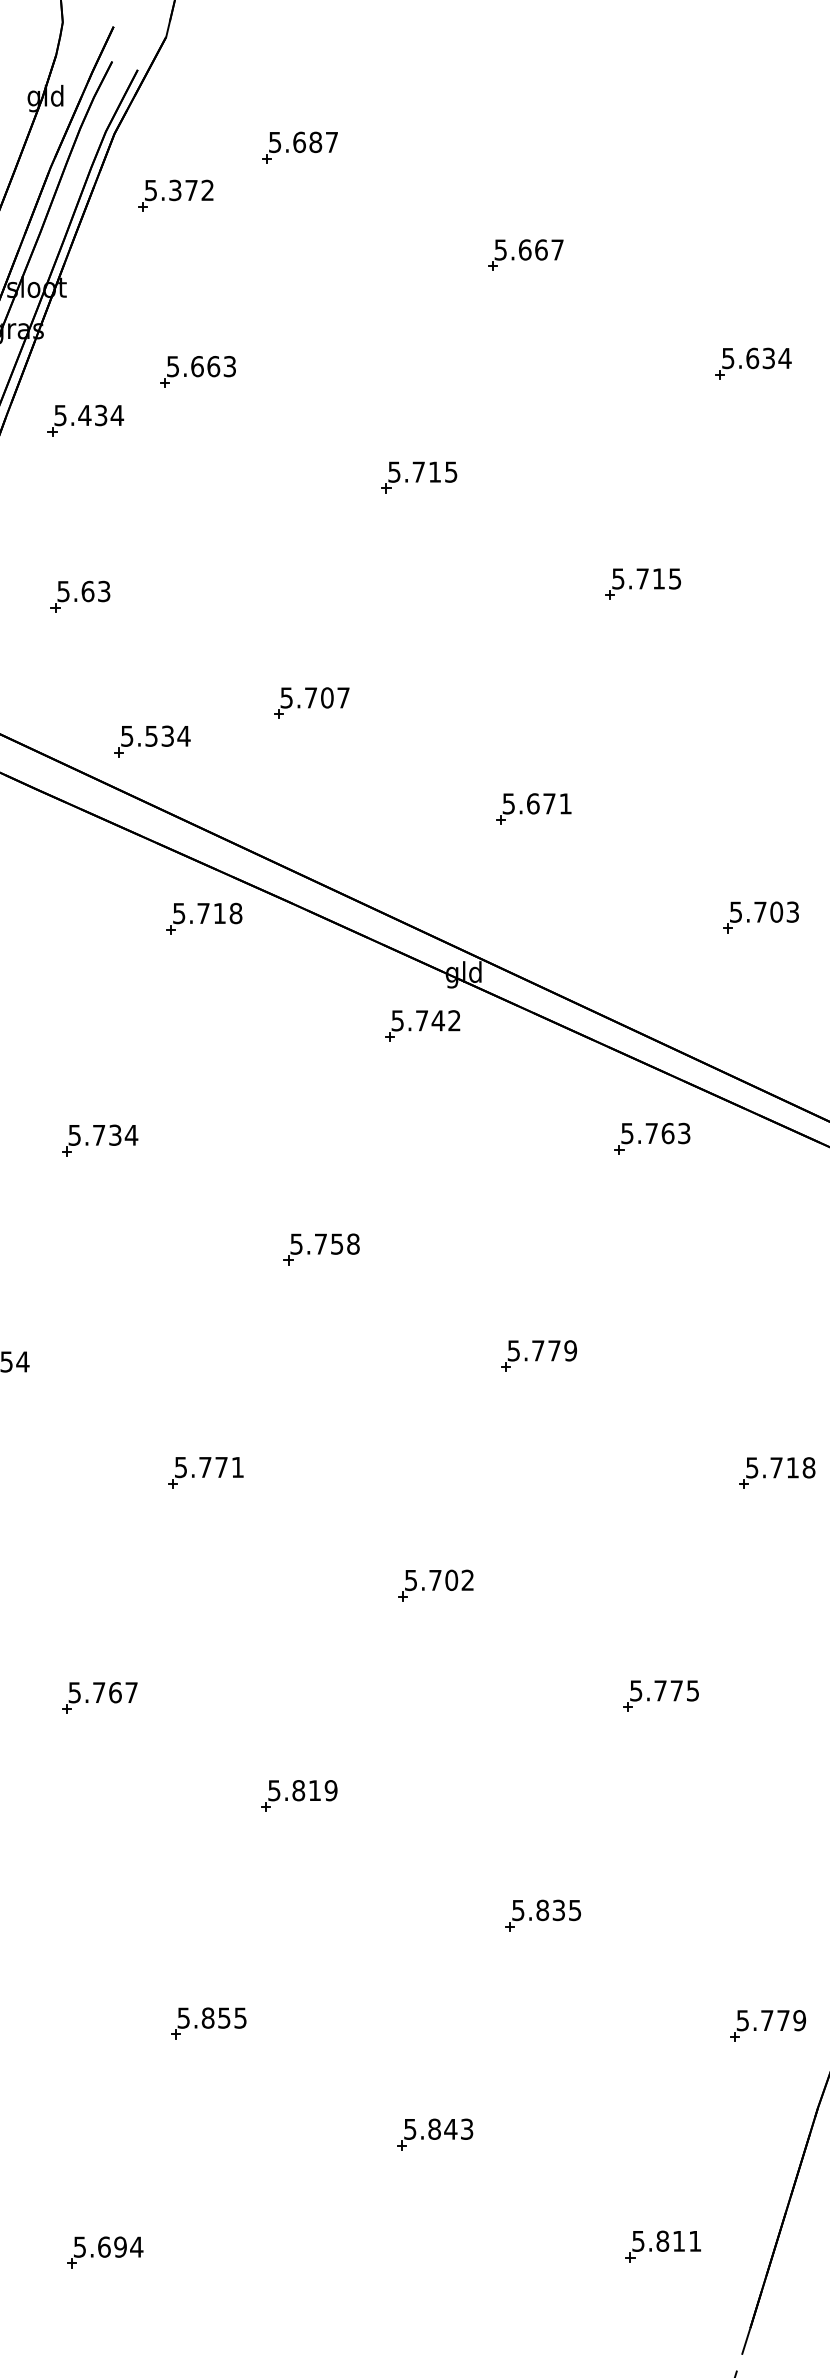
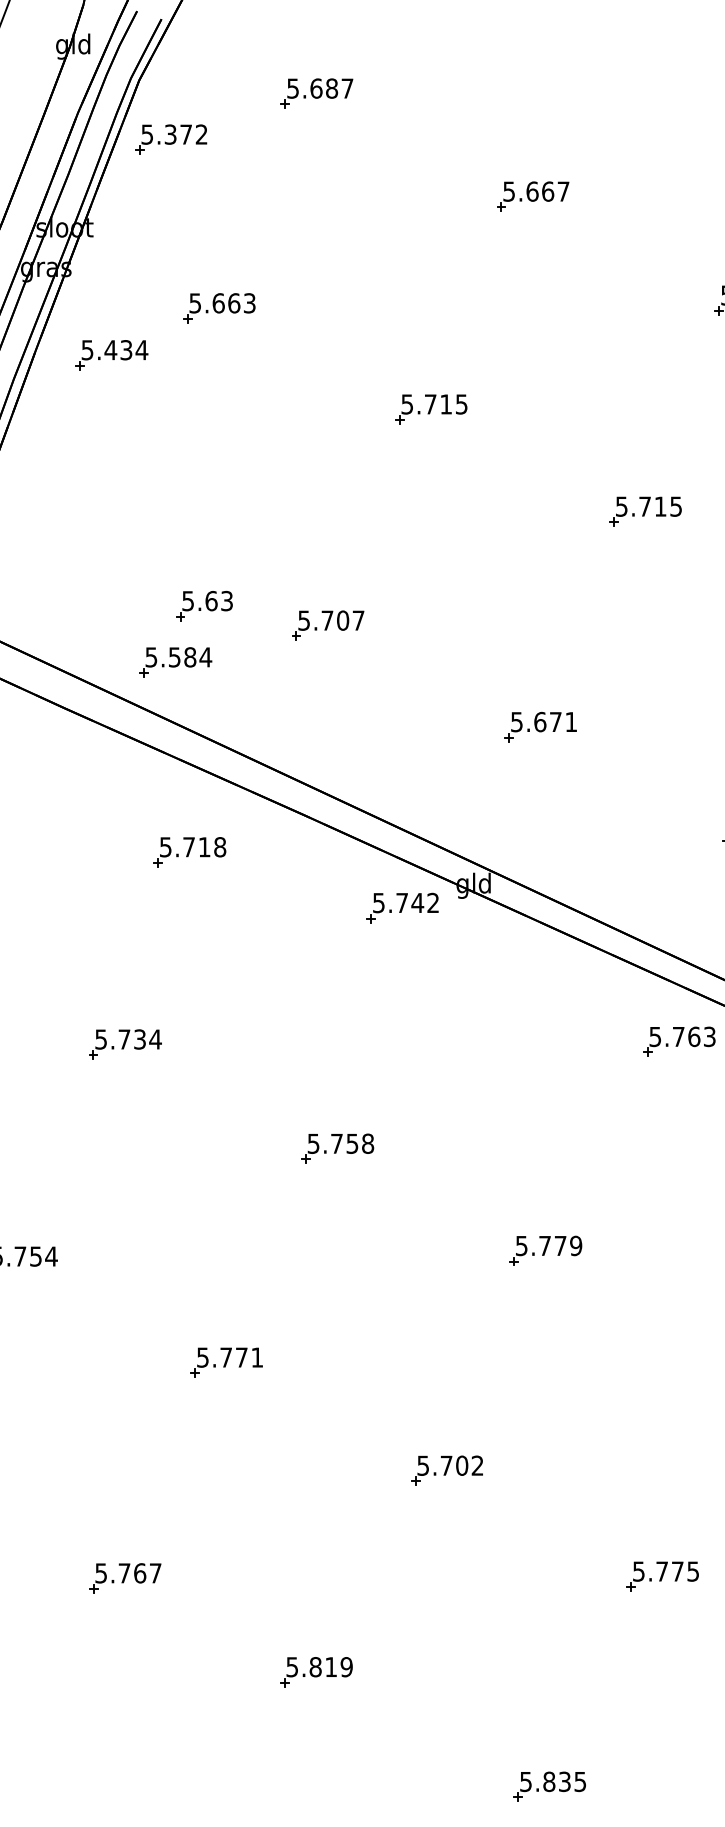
part: (175, 195) -> (170, 139), moved
part: (80, 596) -> (204, 605), moved
text: (167, 735) -> (189, 656), 5.534 -> 5.584
part: (204, 918) -> (189, 852), moved
part: (422, 1025) -> (402, 907), moved
part: (652, 1138) -> (679, 1041), moved

